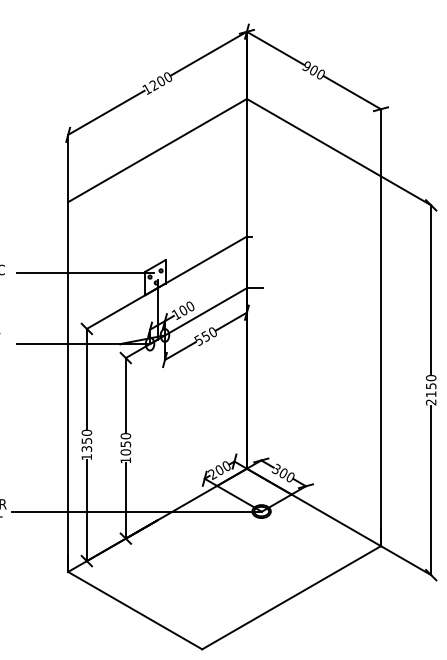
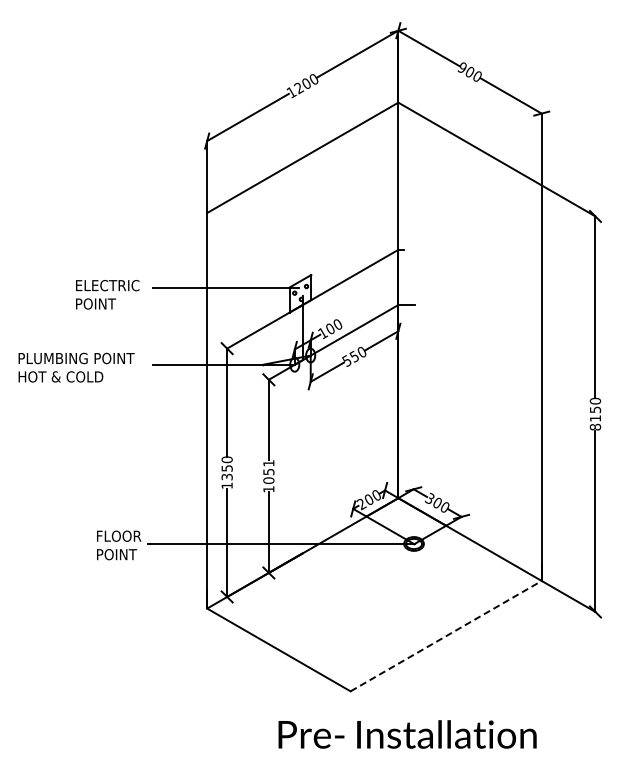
text: (431, 401) -> (595, 426), 2150 -> 8150
text: (125, 436) -> (268, 463), 1050 -> 1051
line: (291, 597) -> (446, 635), solid -> dashed

